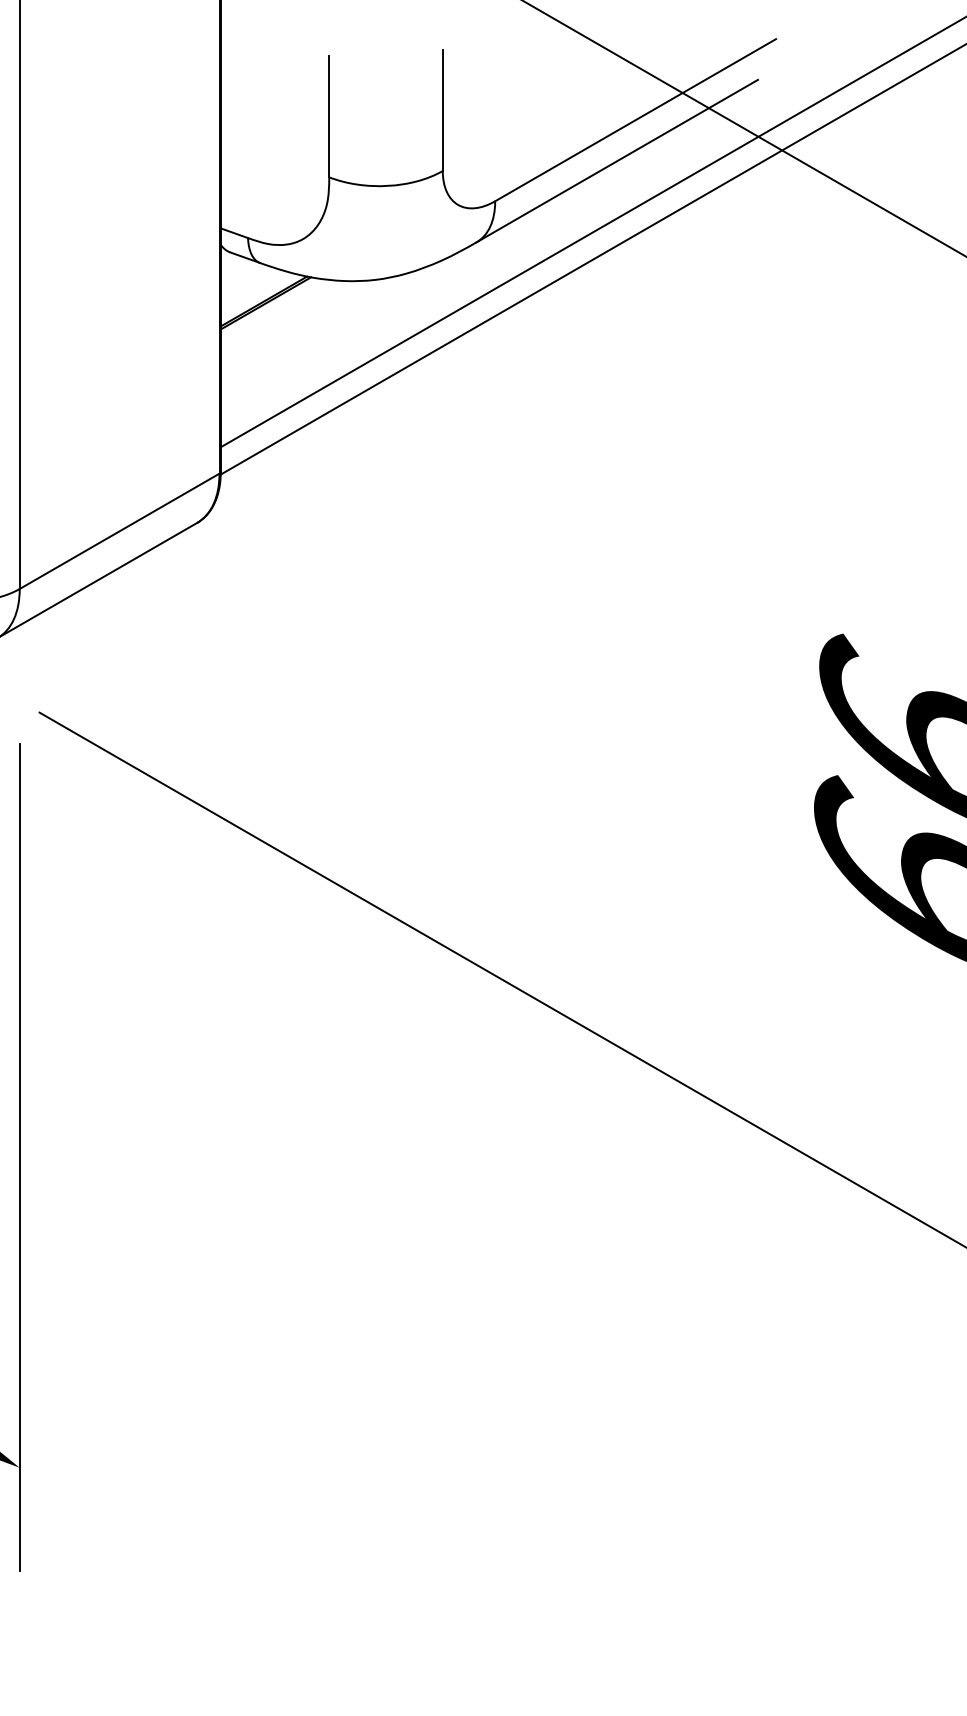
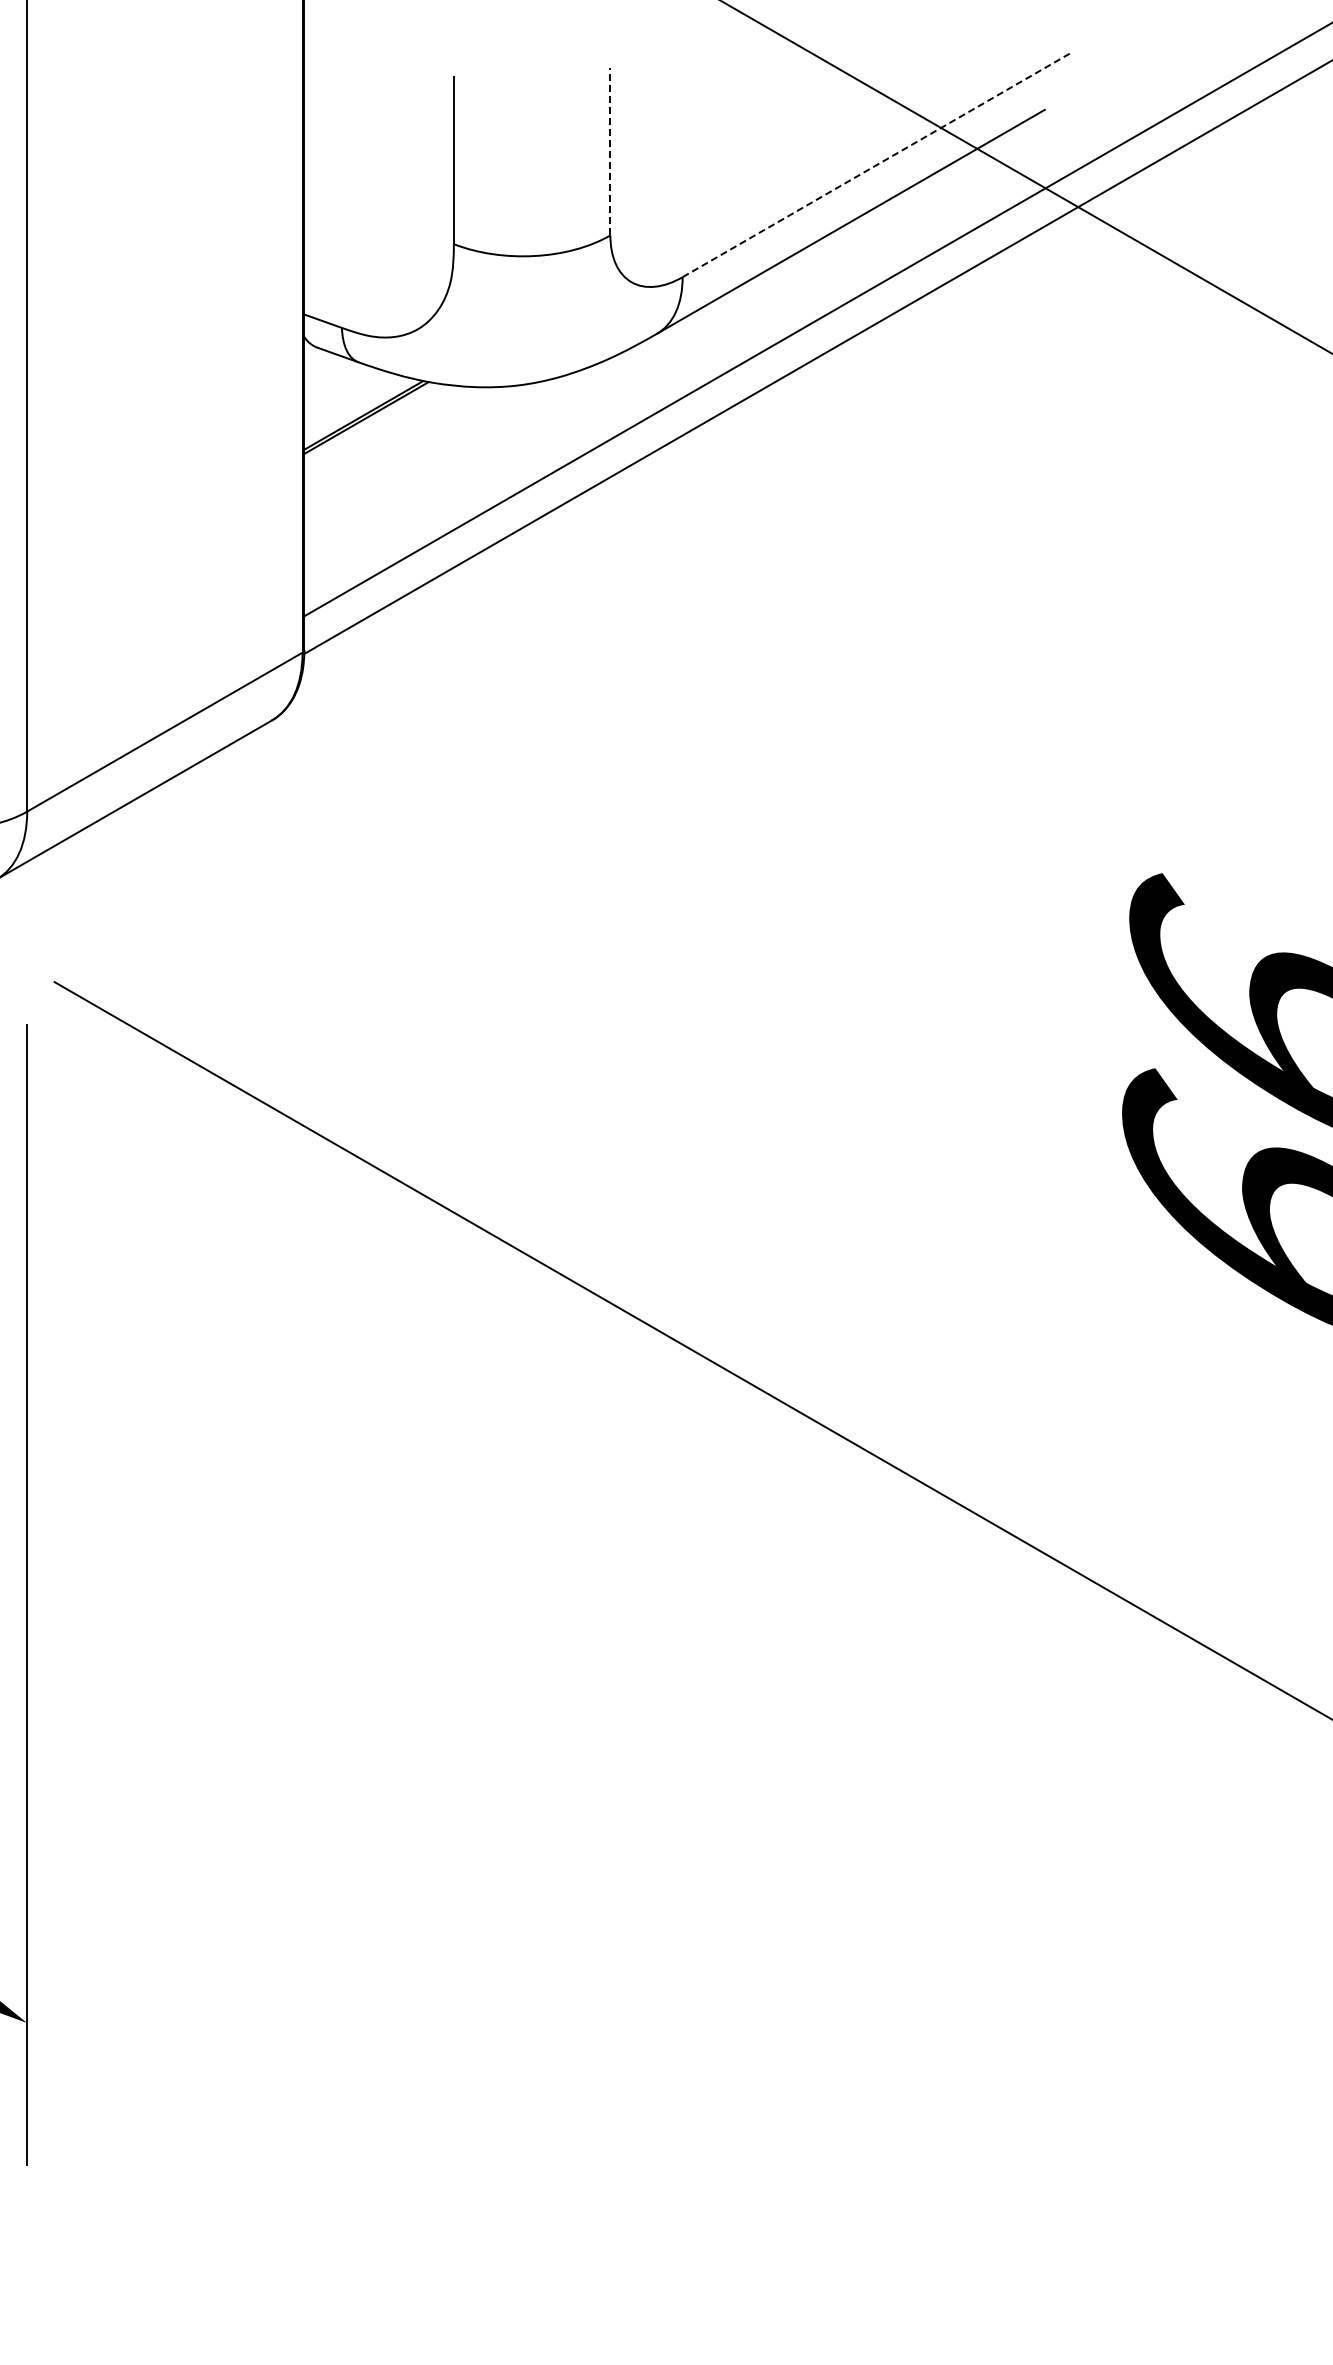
line: (442, 110) -> (610, 151), solid -> dashed
line: (635, 120) -> (876, 165), solid -> dashed

